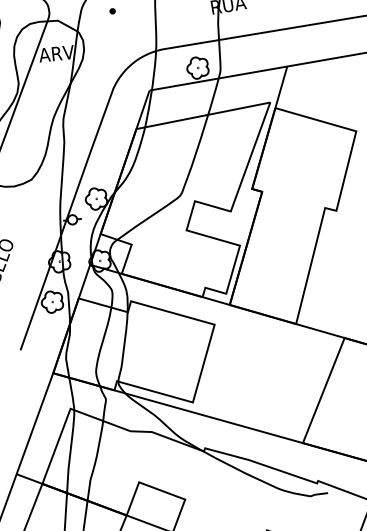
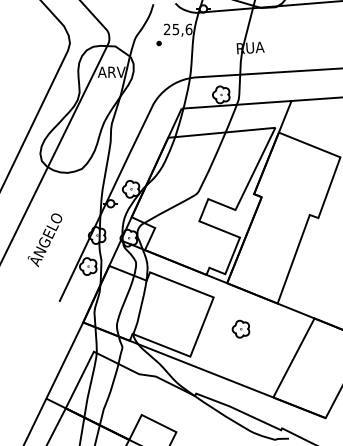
part: (252, 360) -> (240, 328), added

